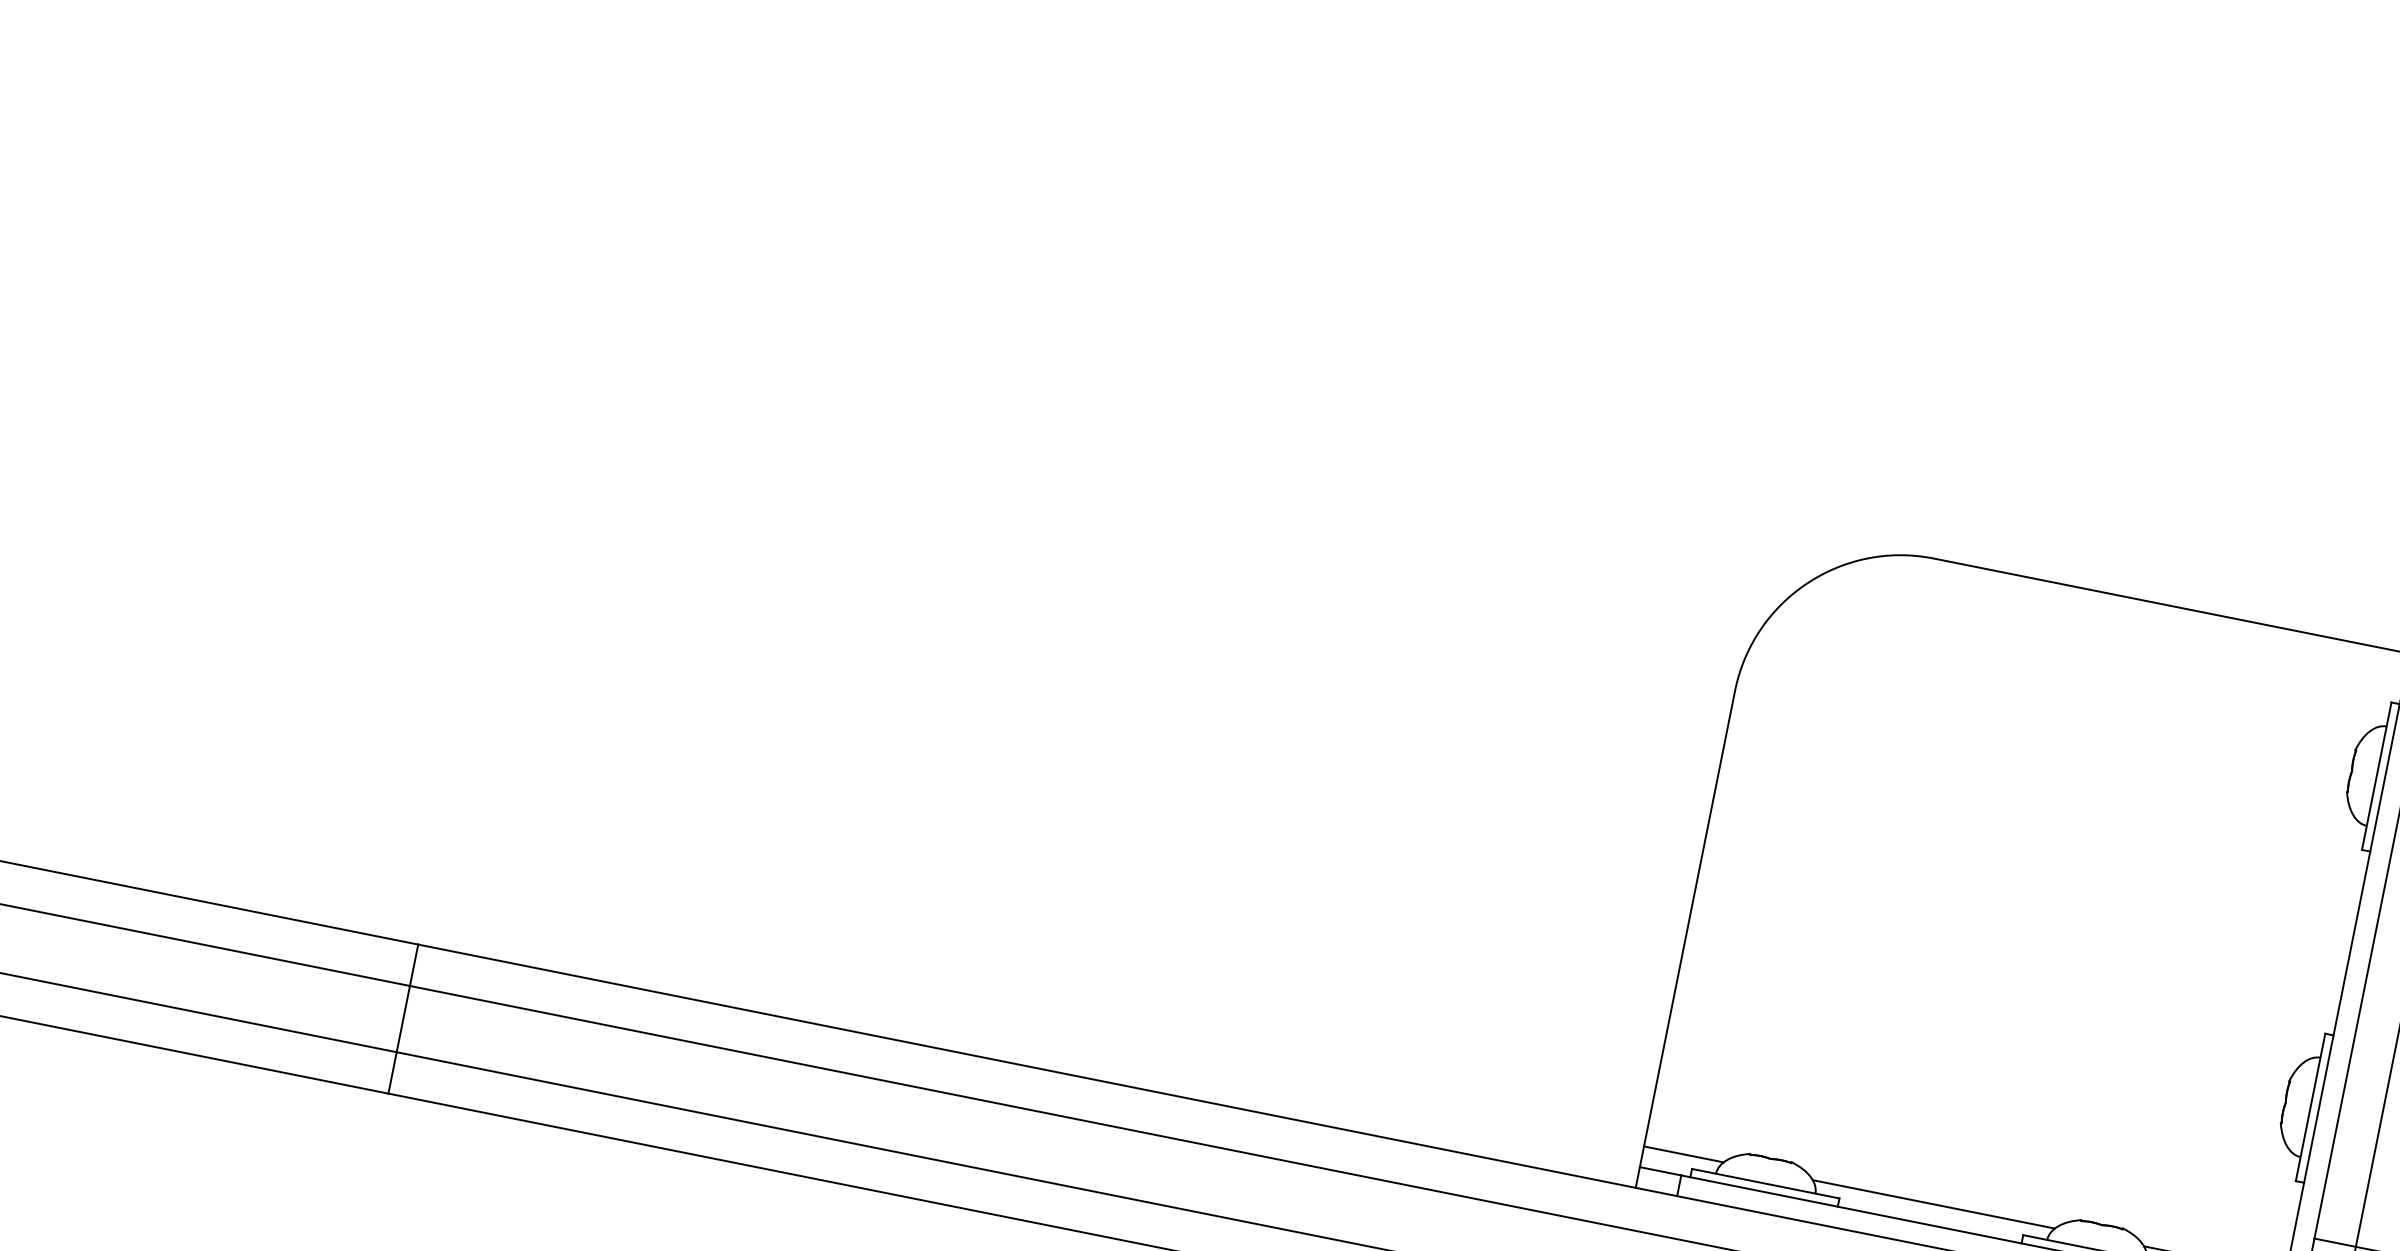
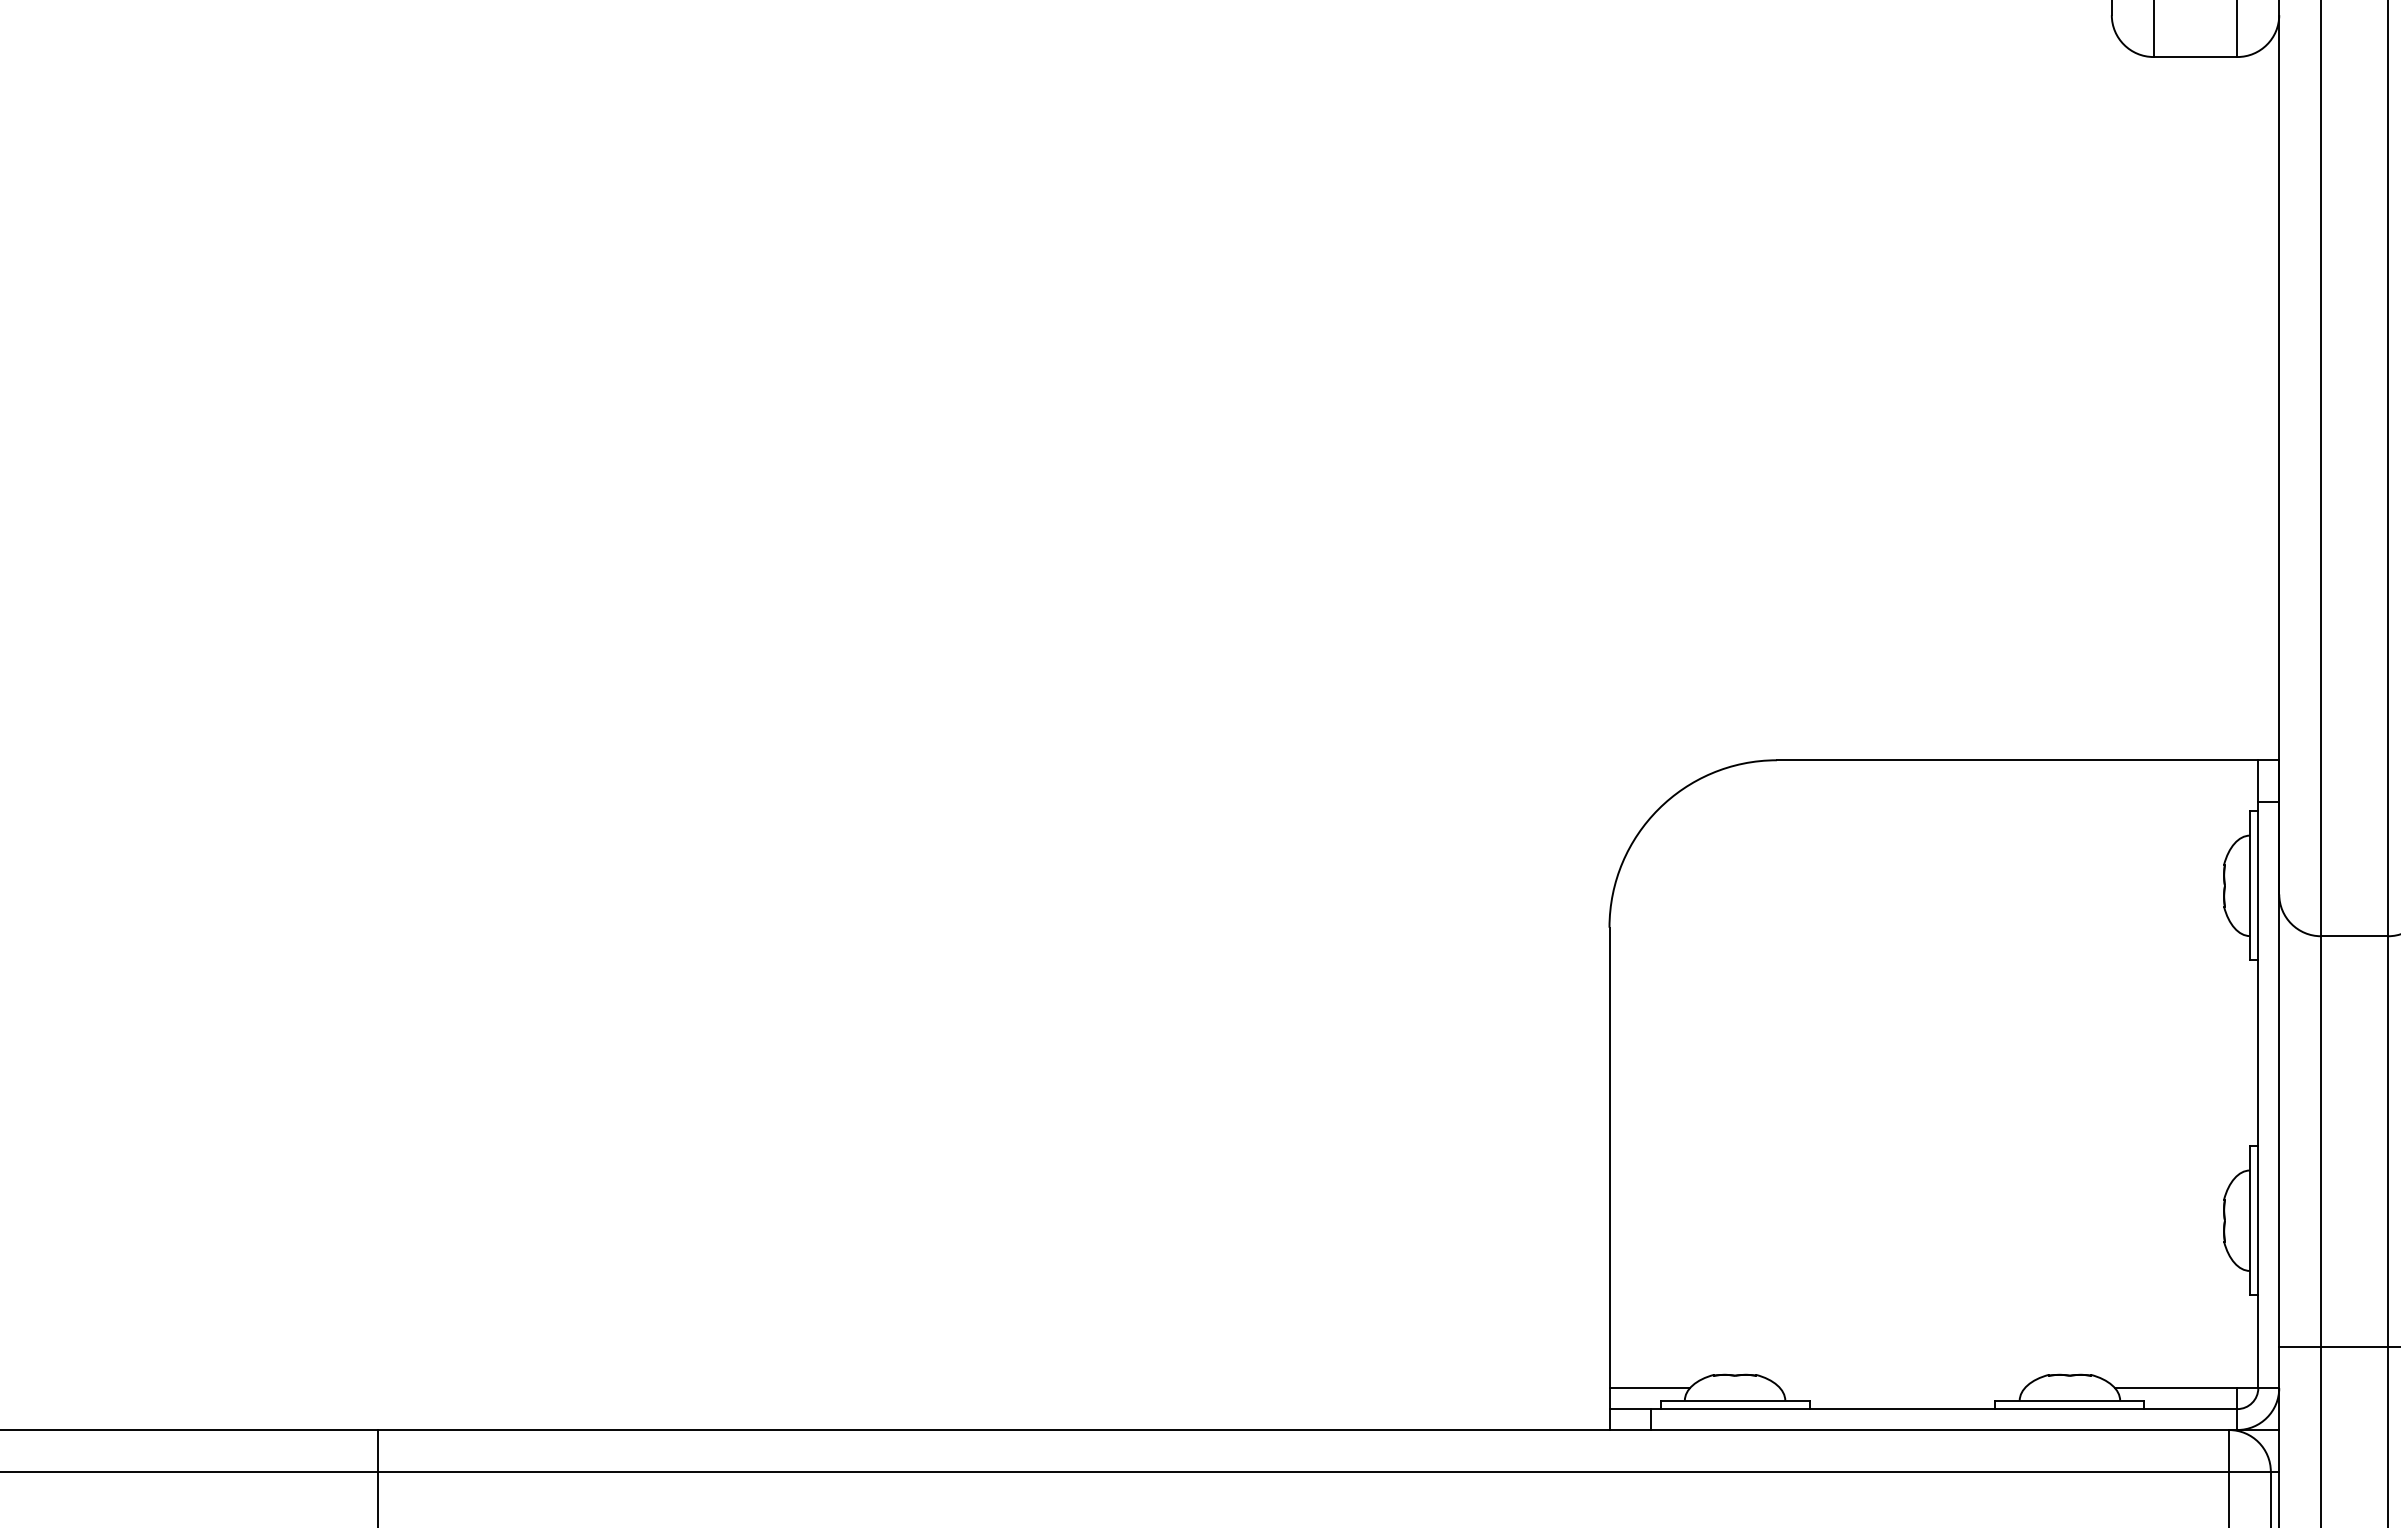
line: (1933, 1204) -> (1902, 1388), removed

